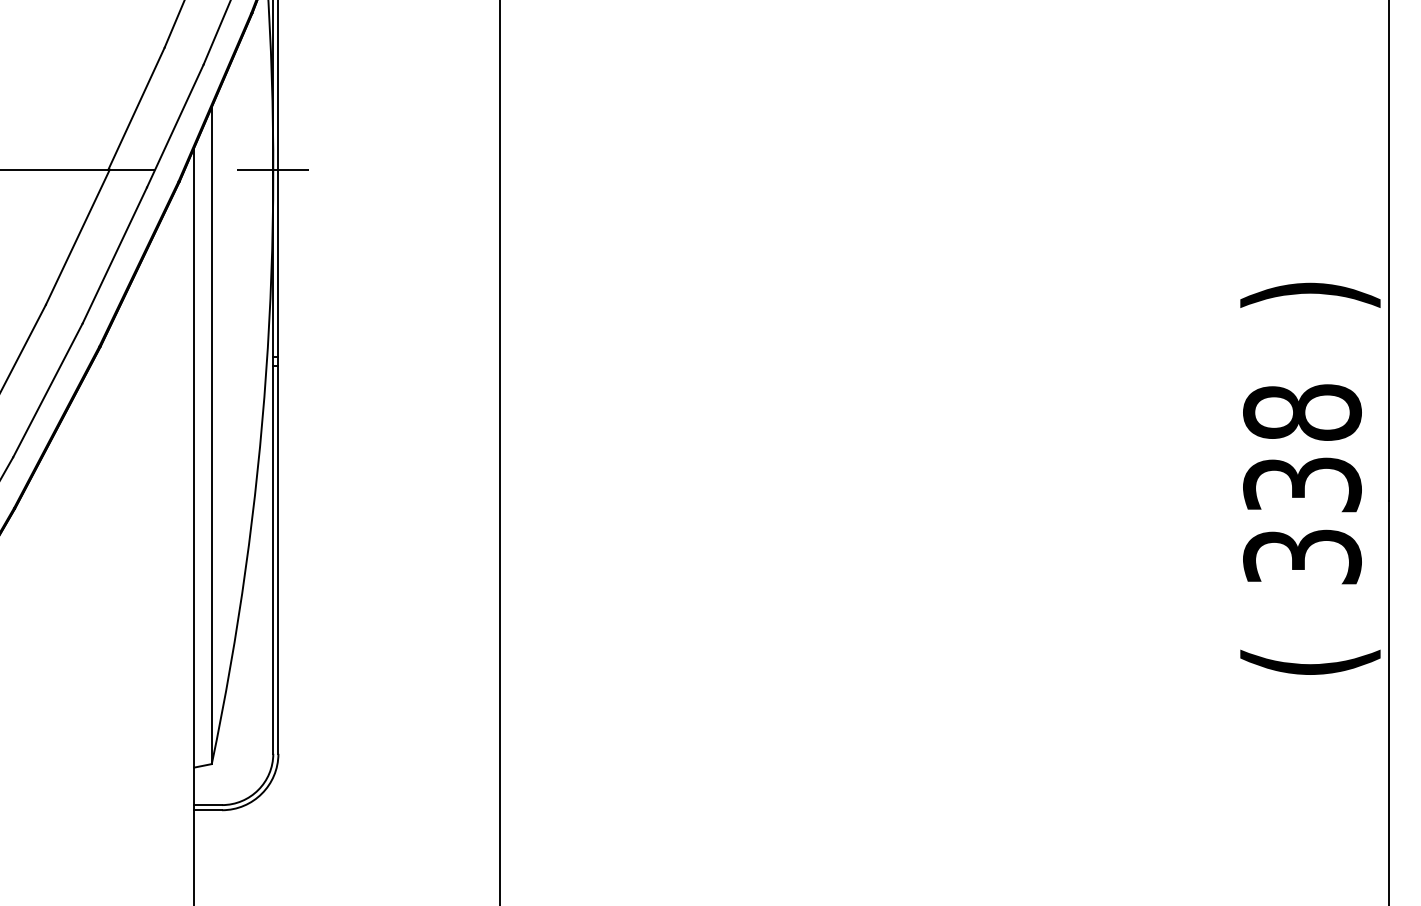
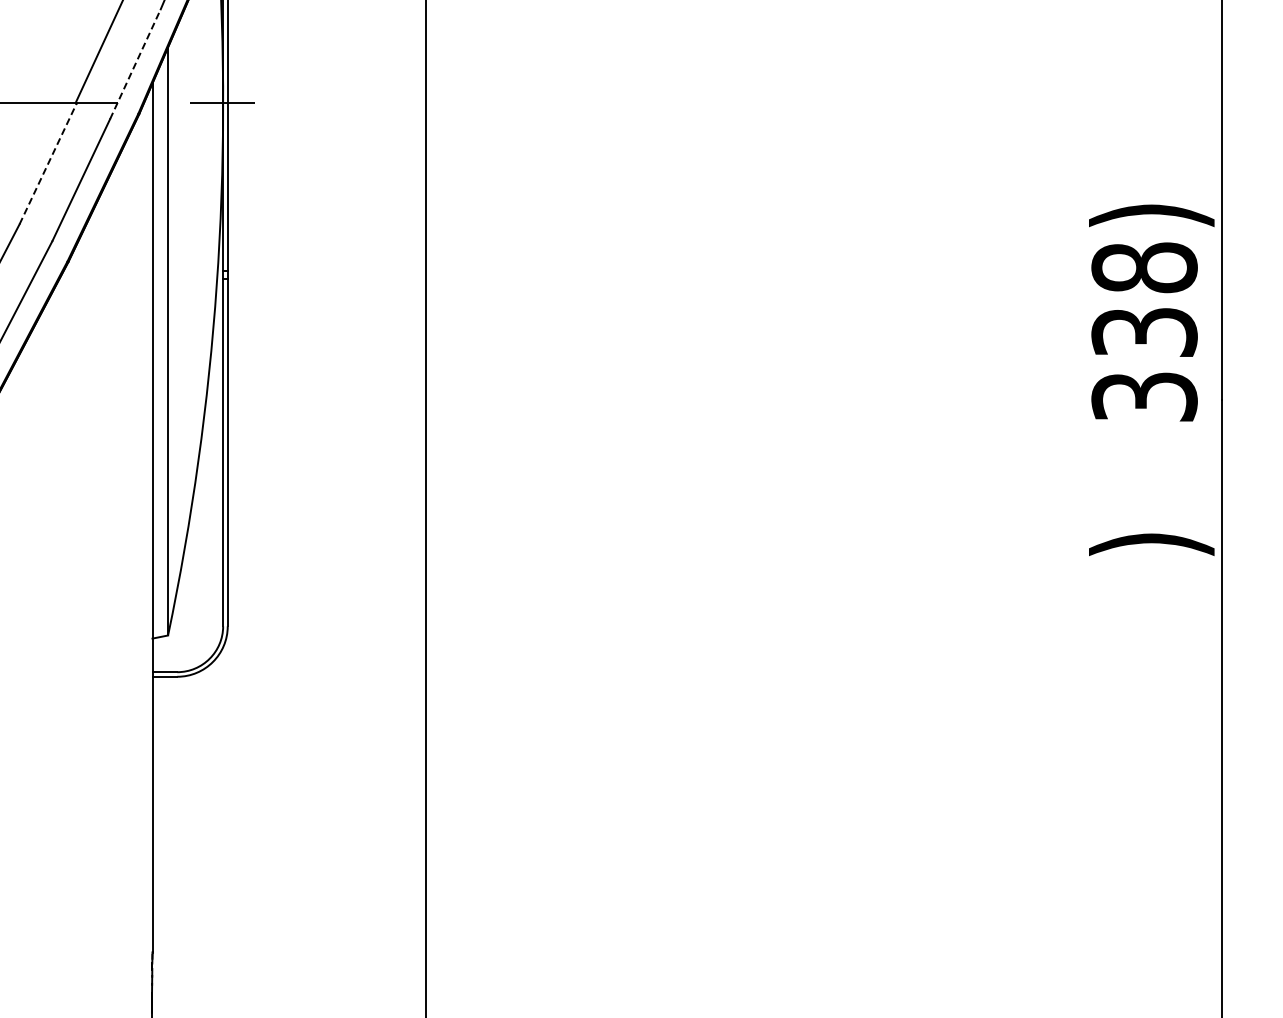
line: (175, 125) -> (135, 63), solid -> dashed
line: (78, 236) -> (48, 163), solid -> dashed
text: (1302, 483) -> (1144, 331), moved
text: (1310, 662) -> (1151, 544), ( -> )

